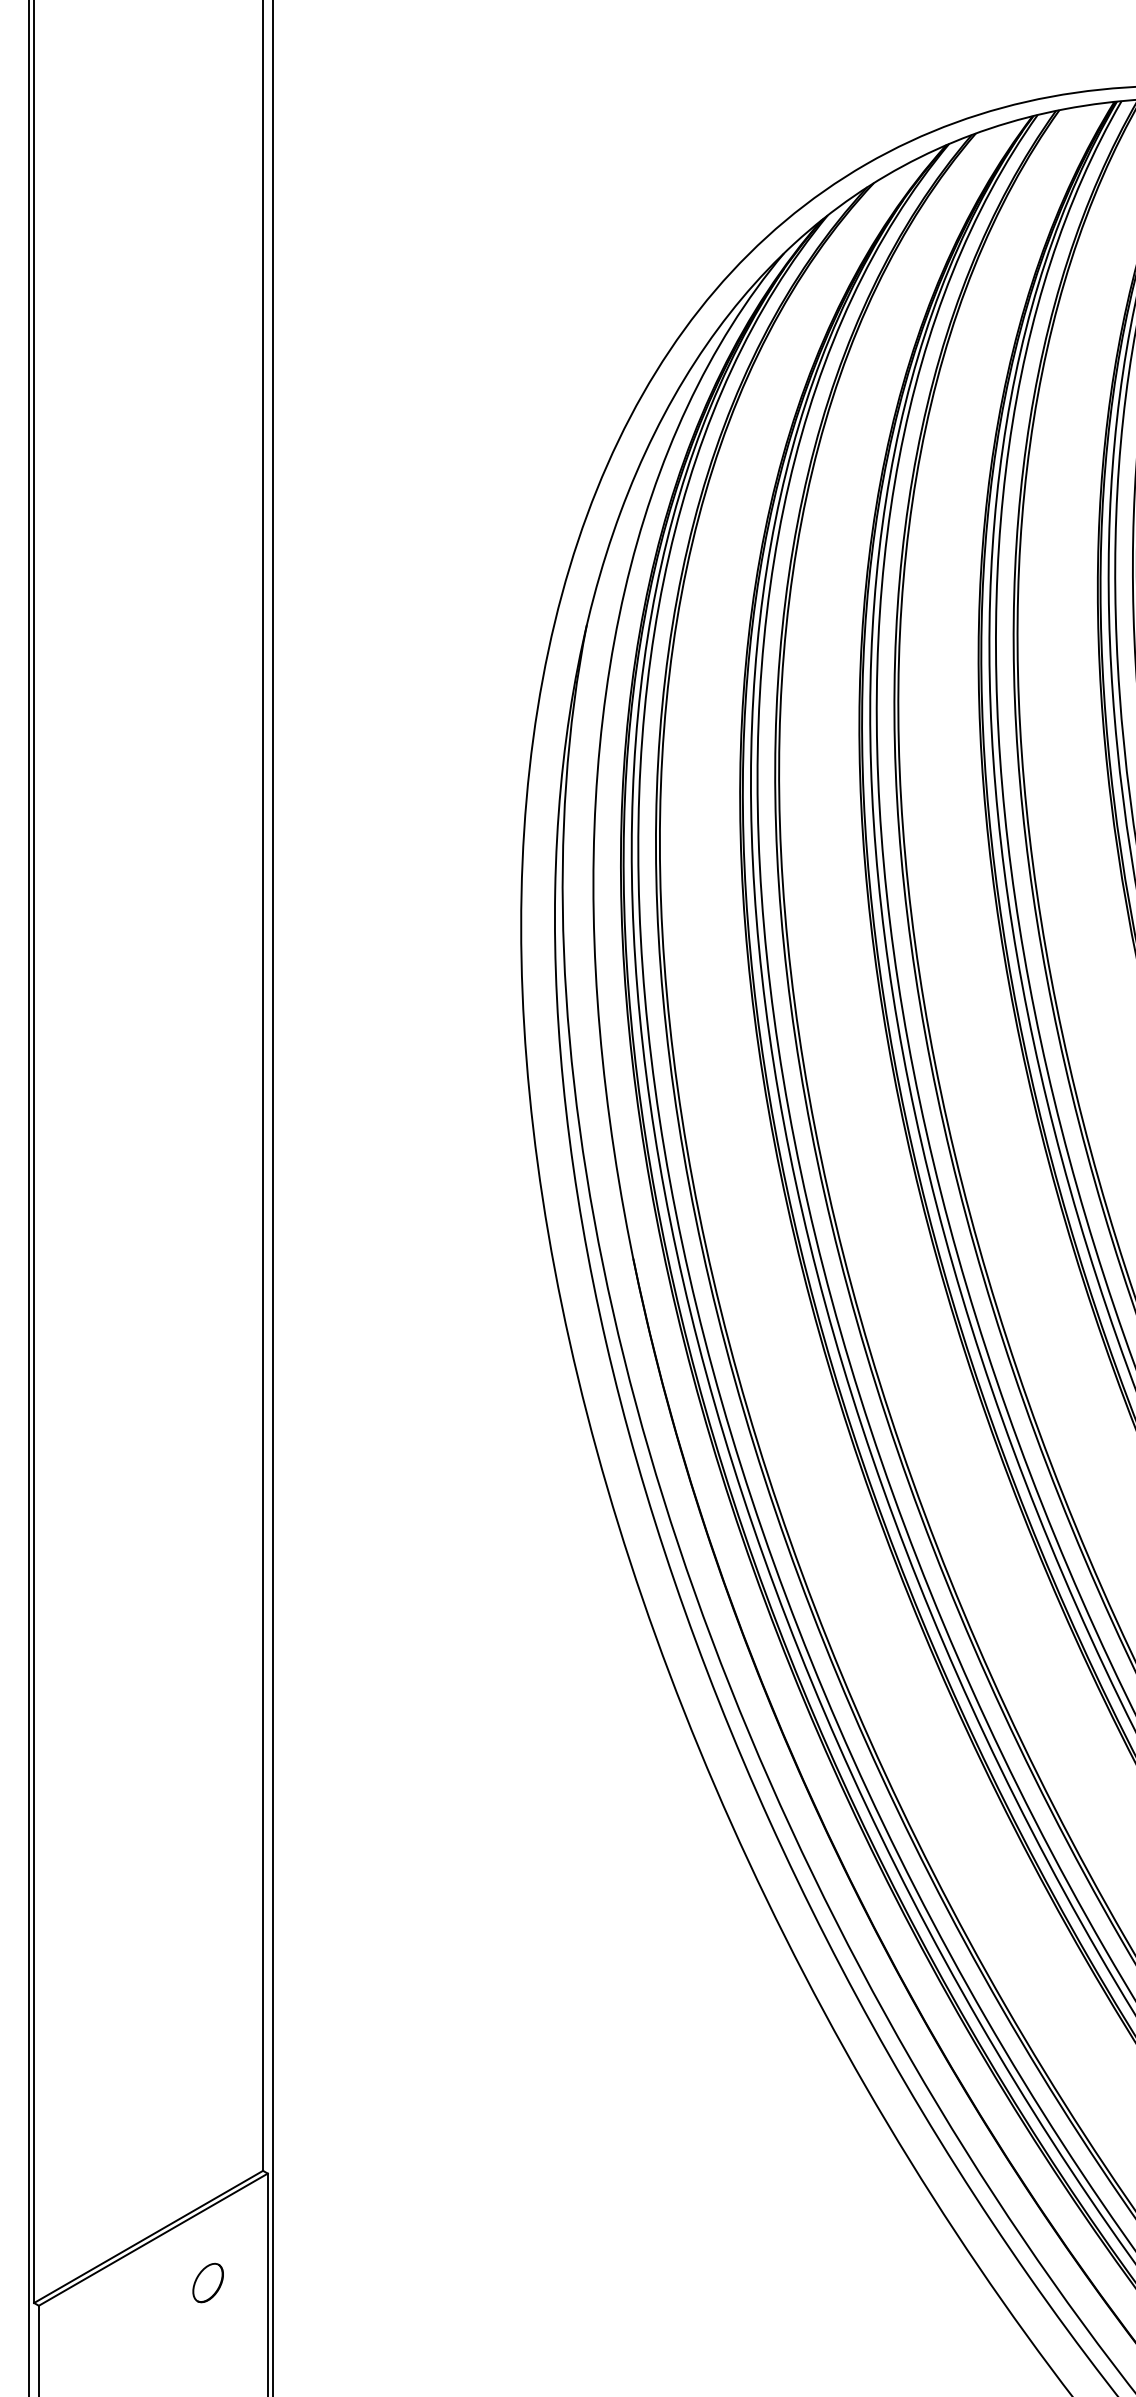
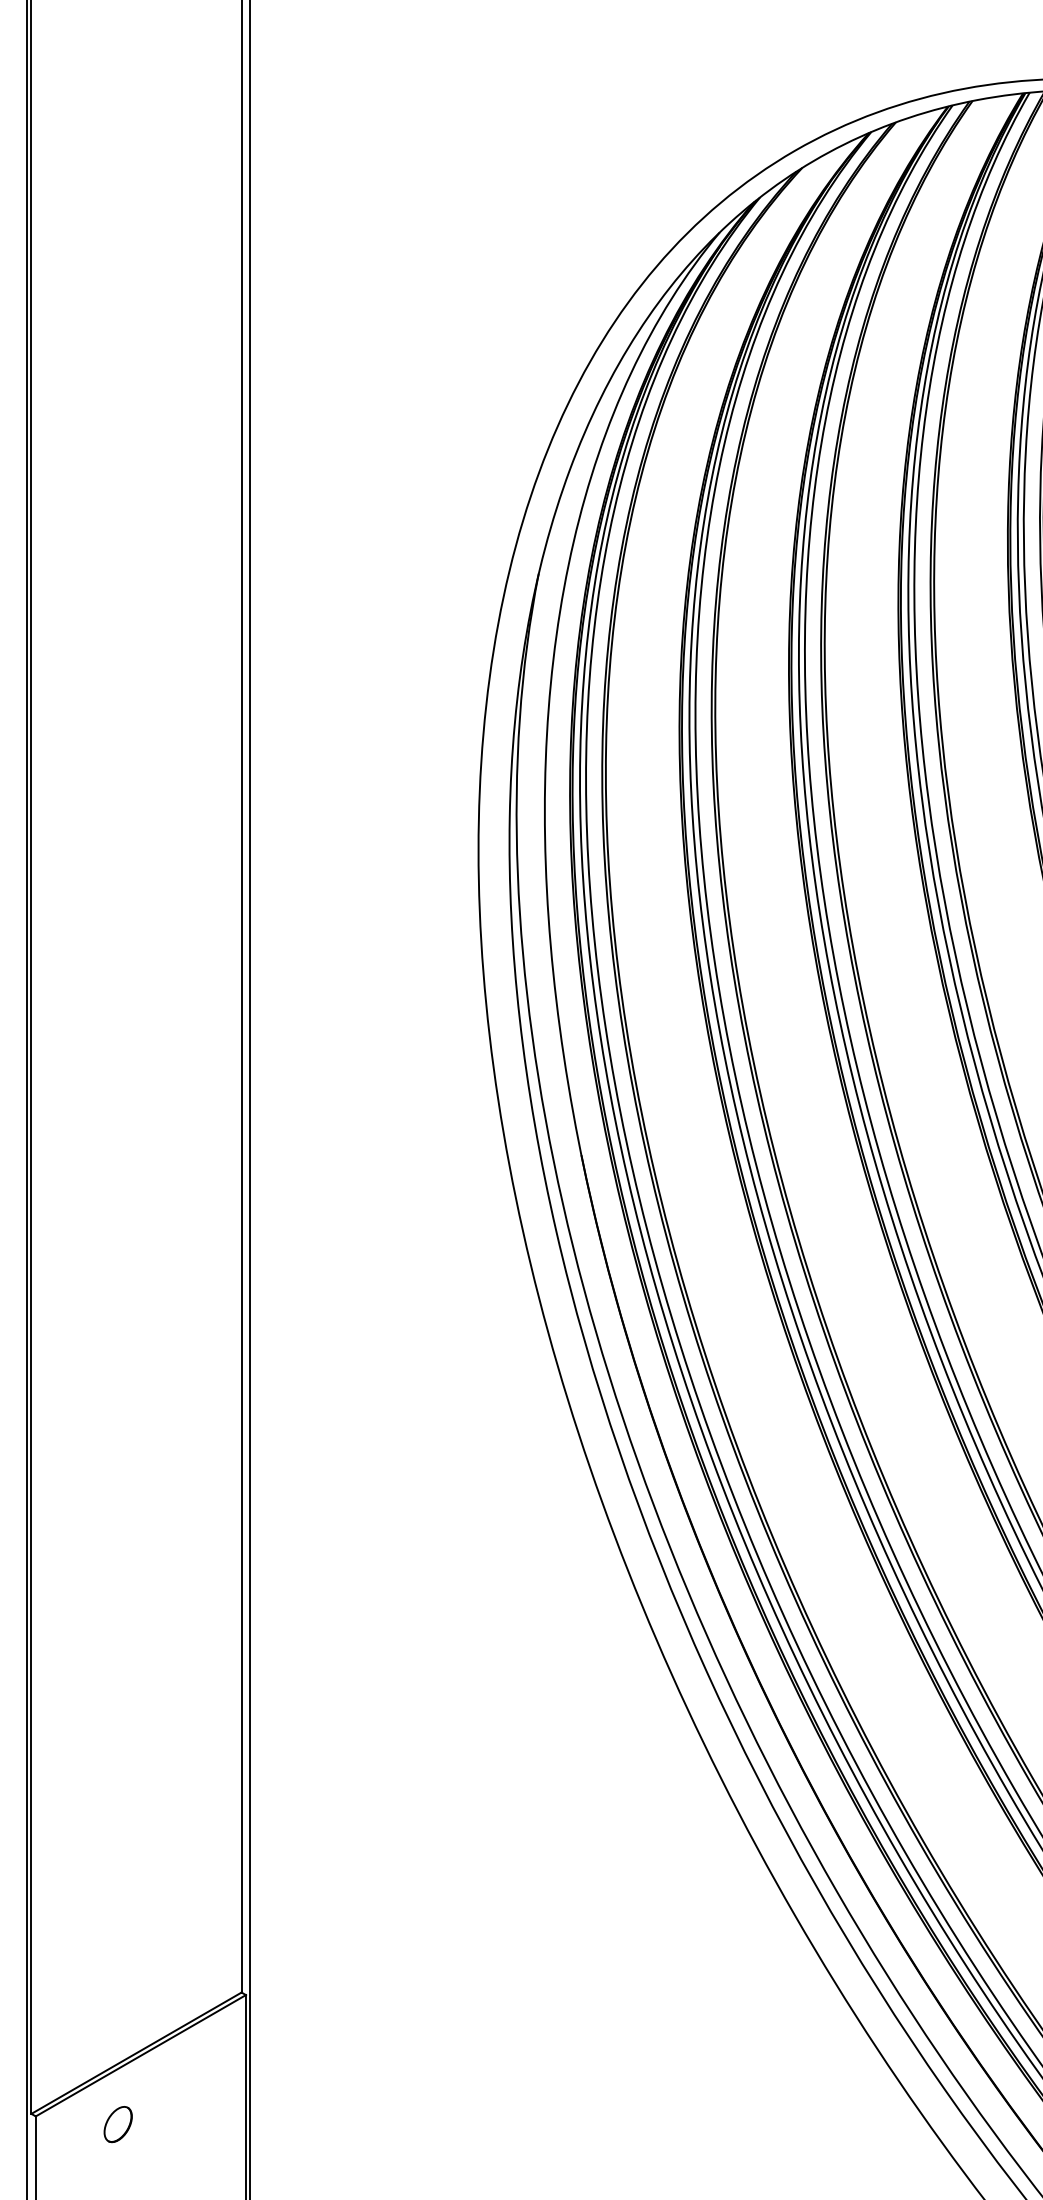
part: (207, 2282) -> (117, 2124), moved

